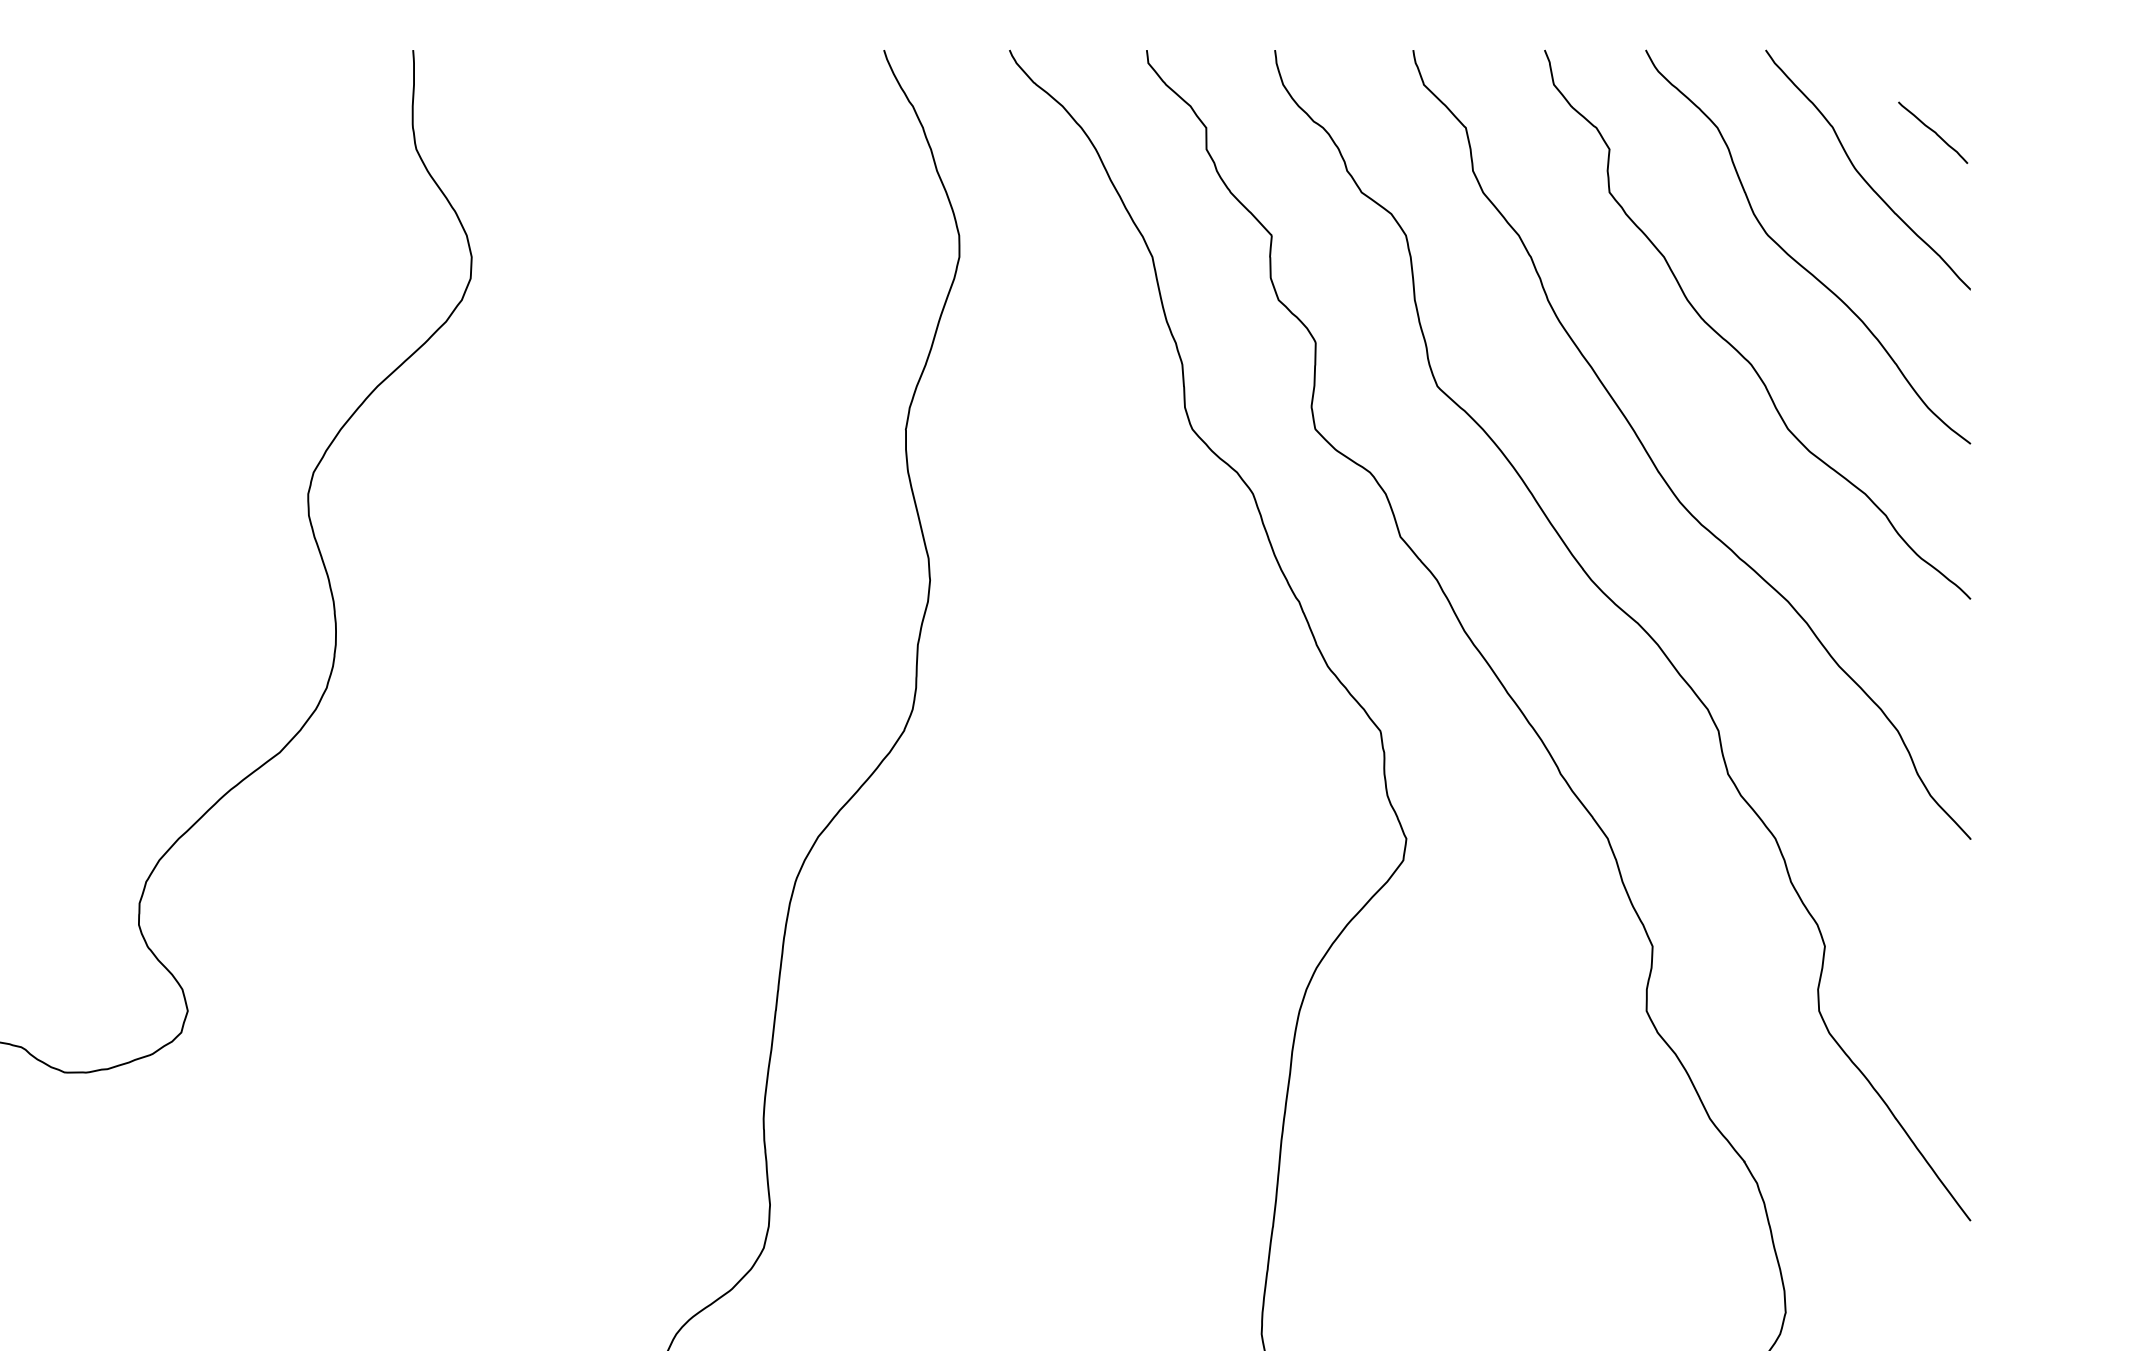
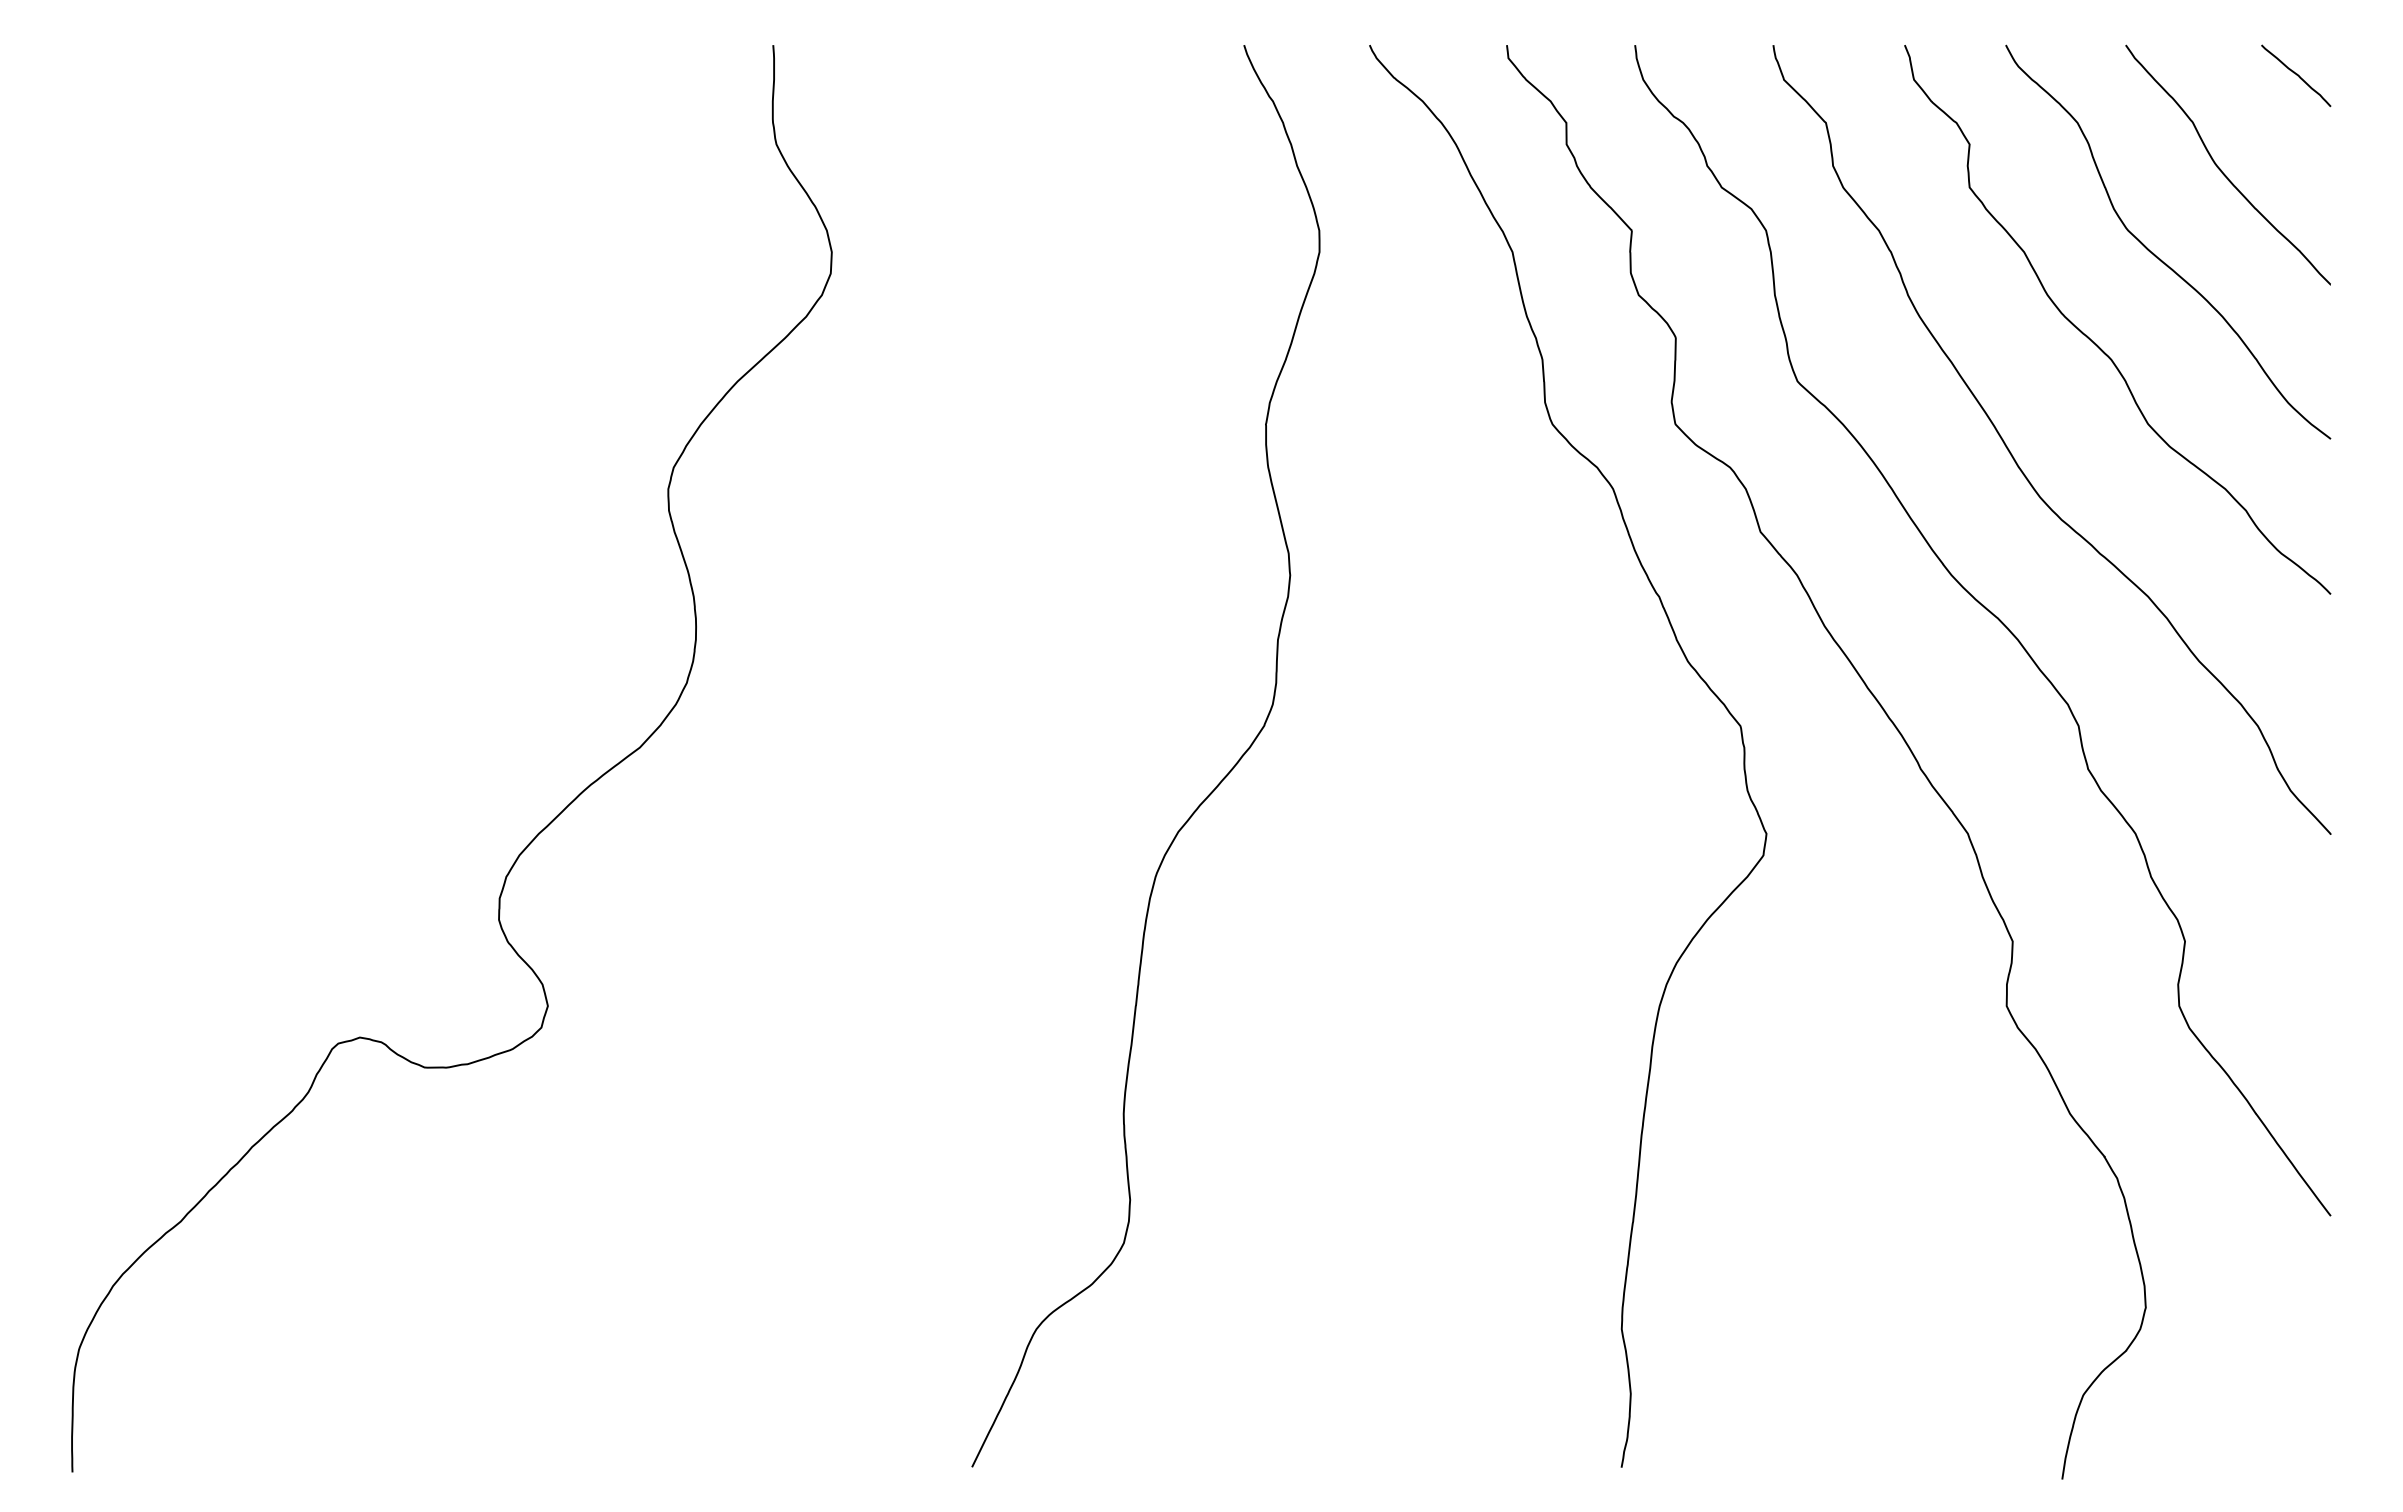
curve: (1933, 132) -> (2296, 75), moved

